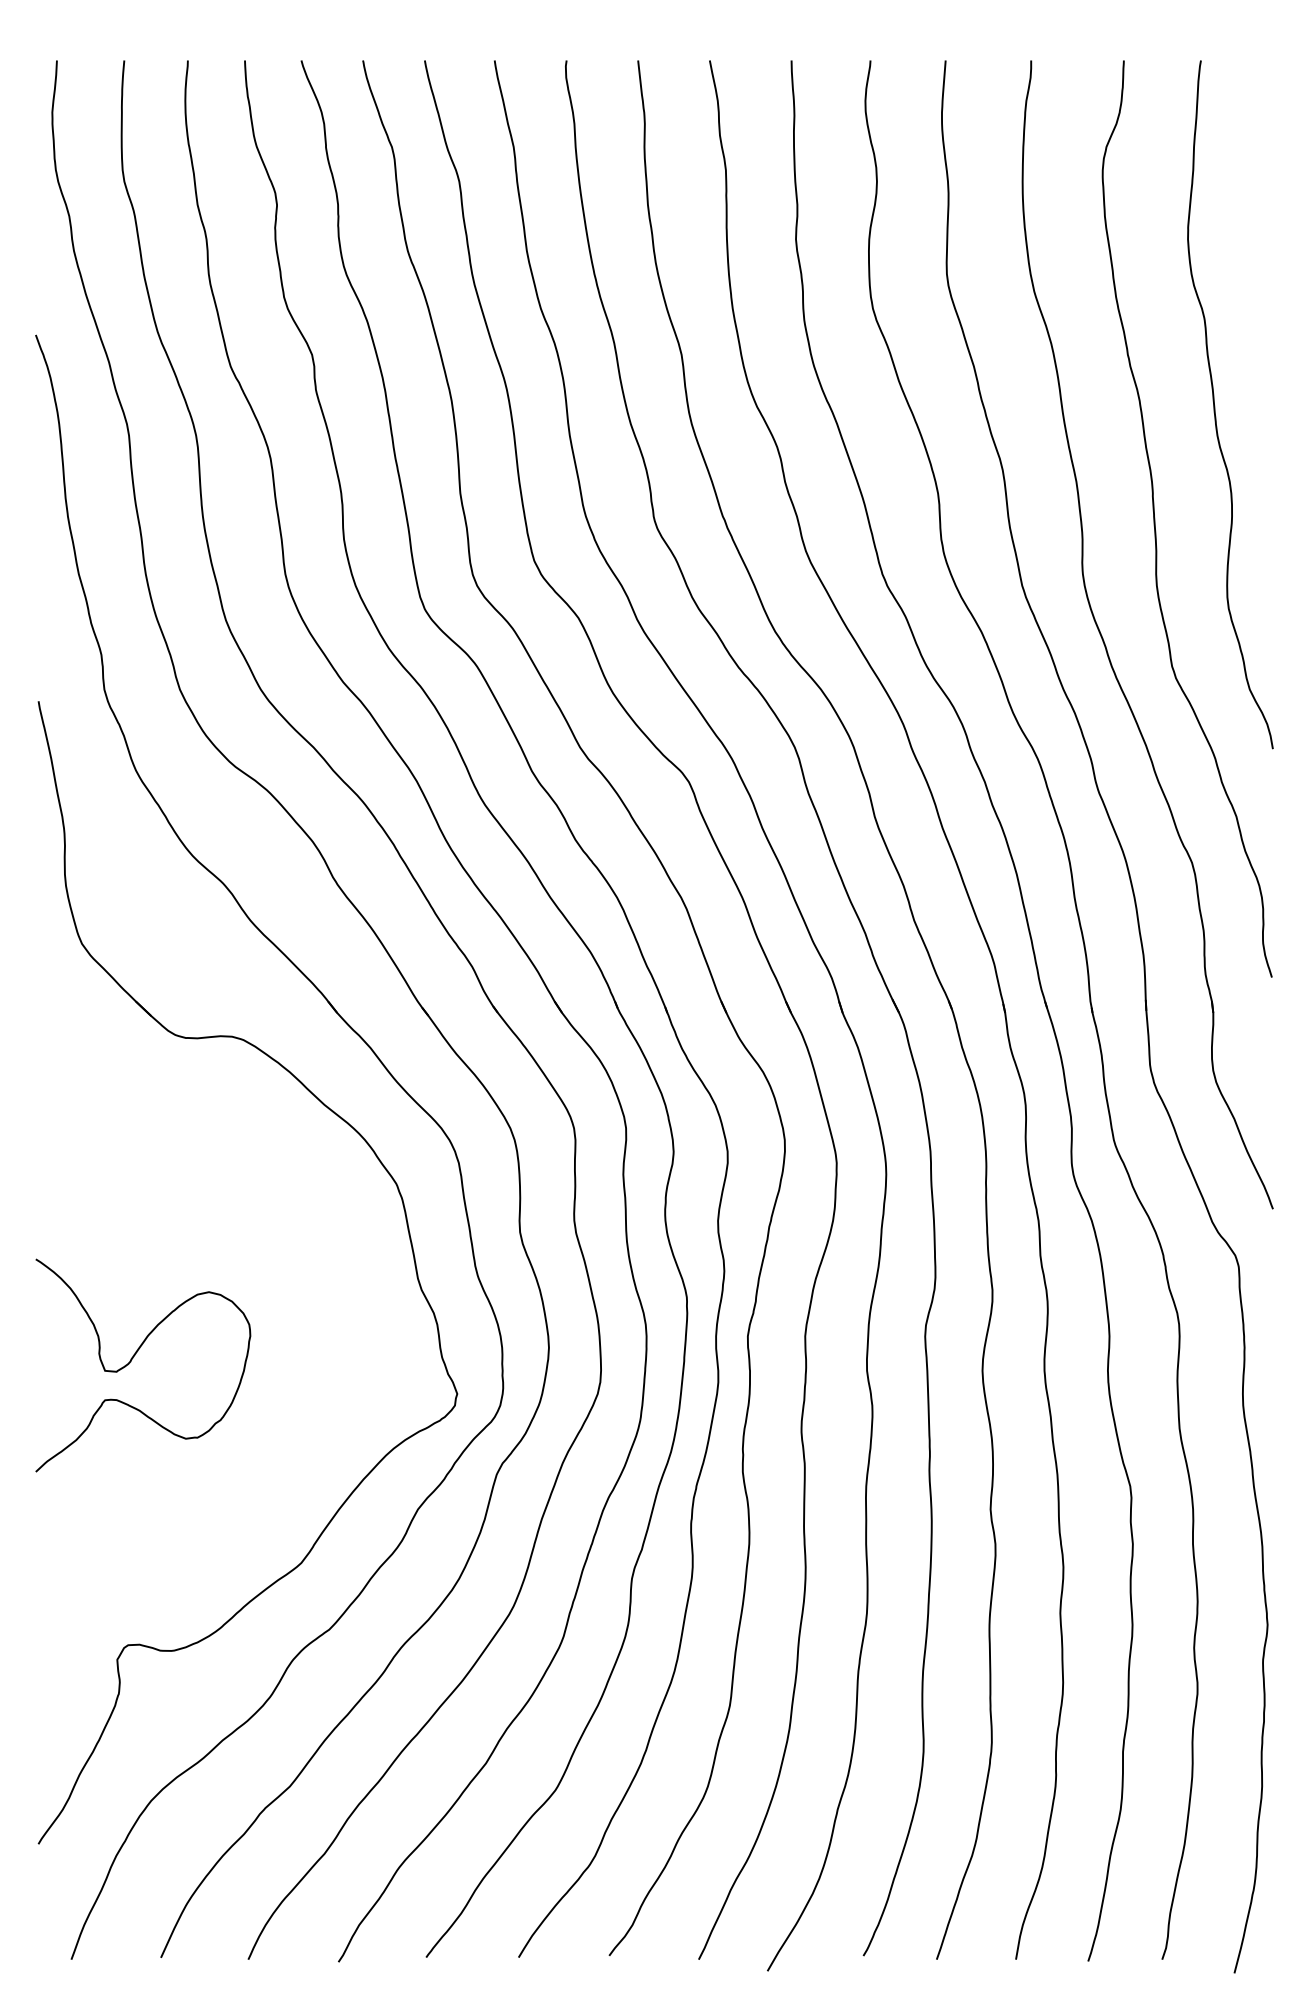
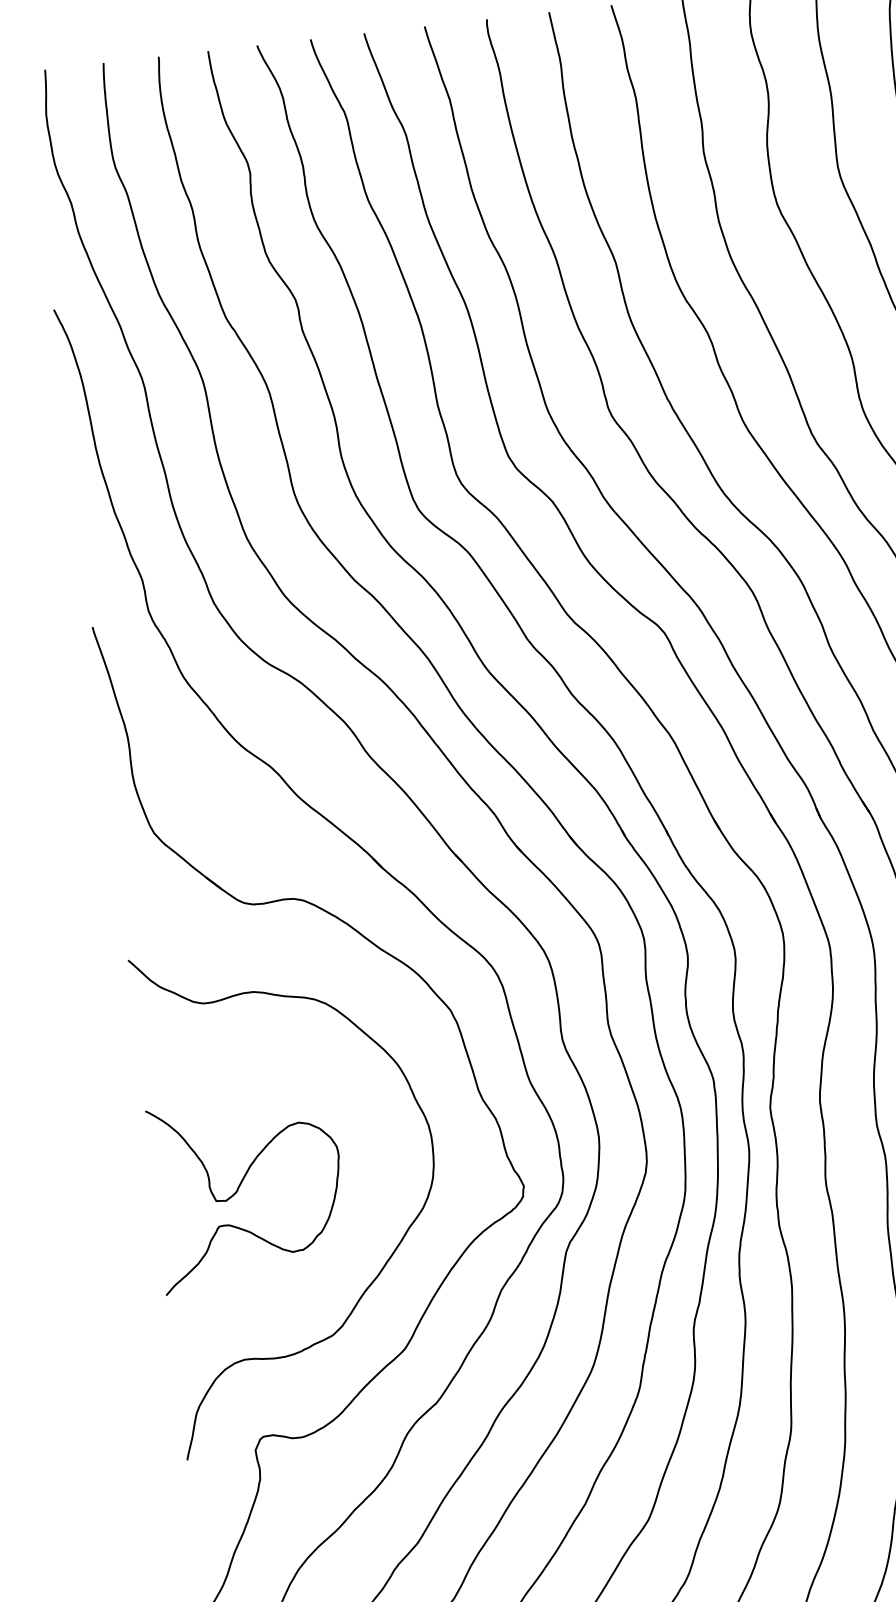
curve: (293, 1458) -> (388, 1258), added

